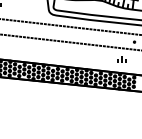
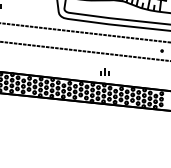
part: (121, 59) -> (104, 71), moved

